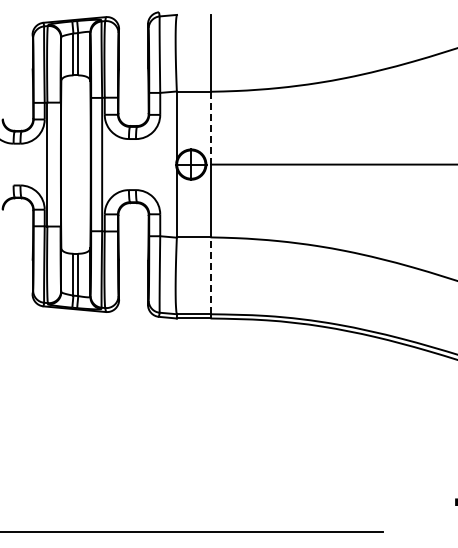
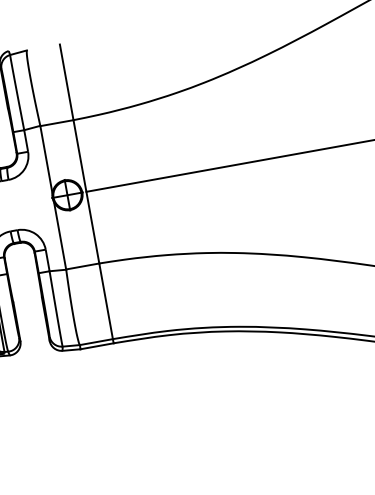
line: (210, 127) -> (79, 155), dashed -> solid
line: (210, 275) -> (106, 300), dashed -> solid

